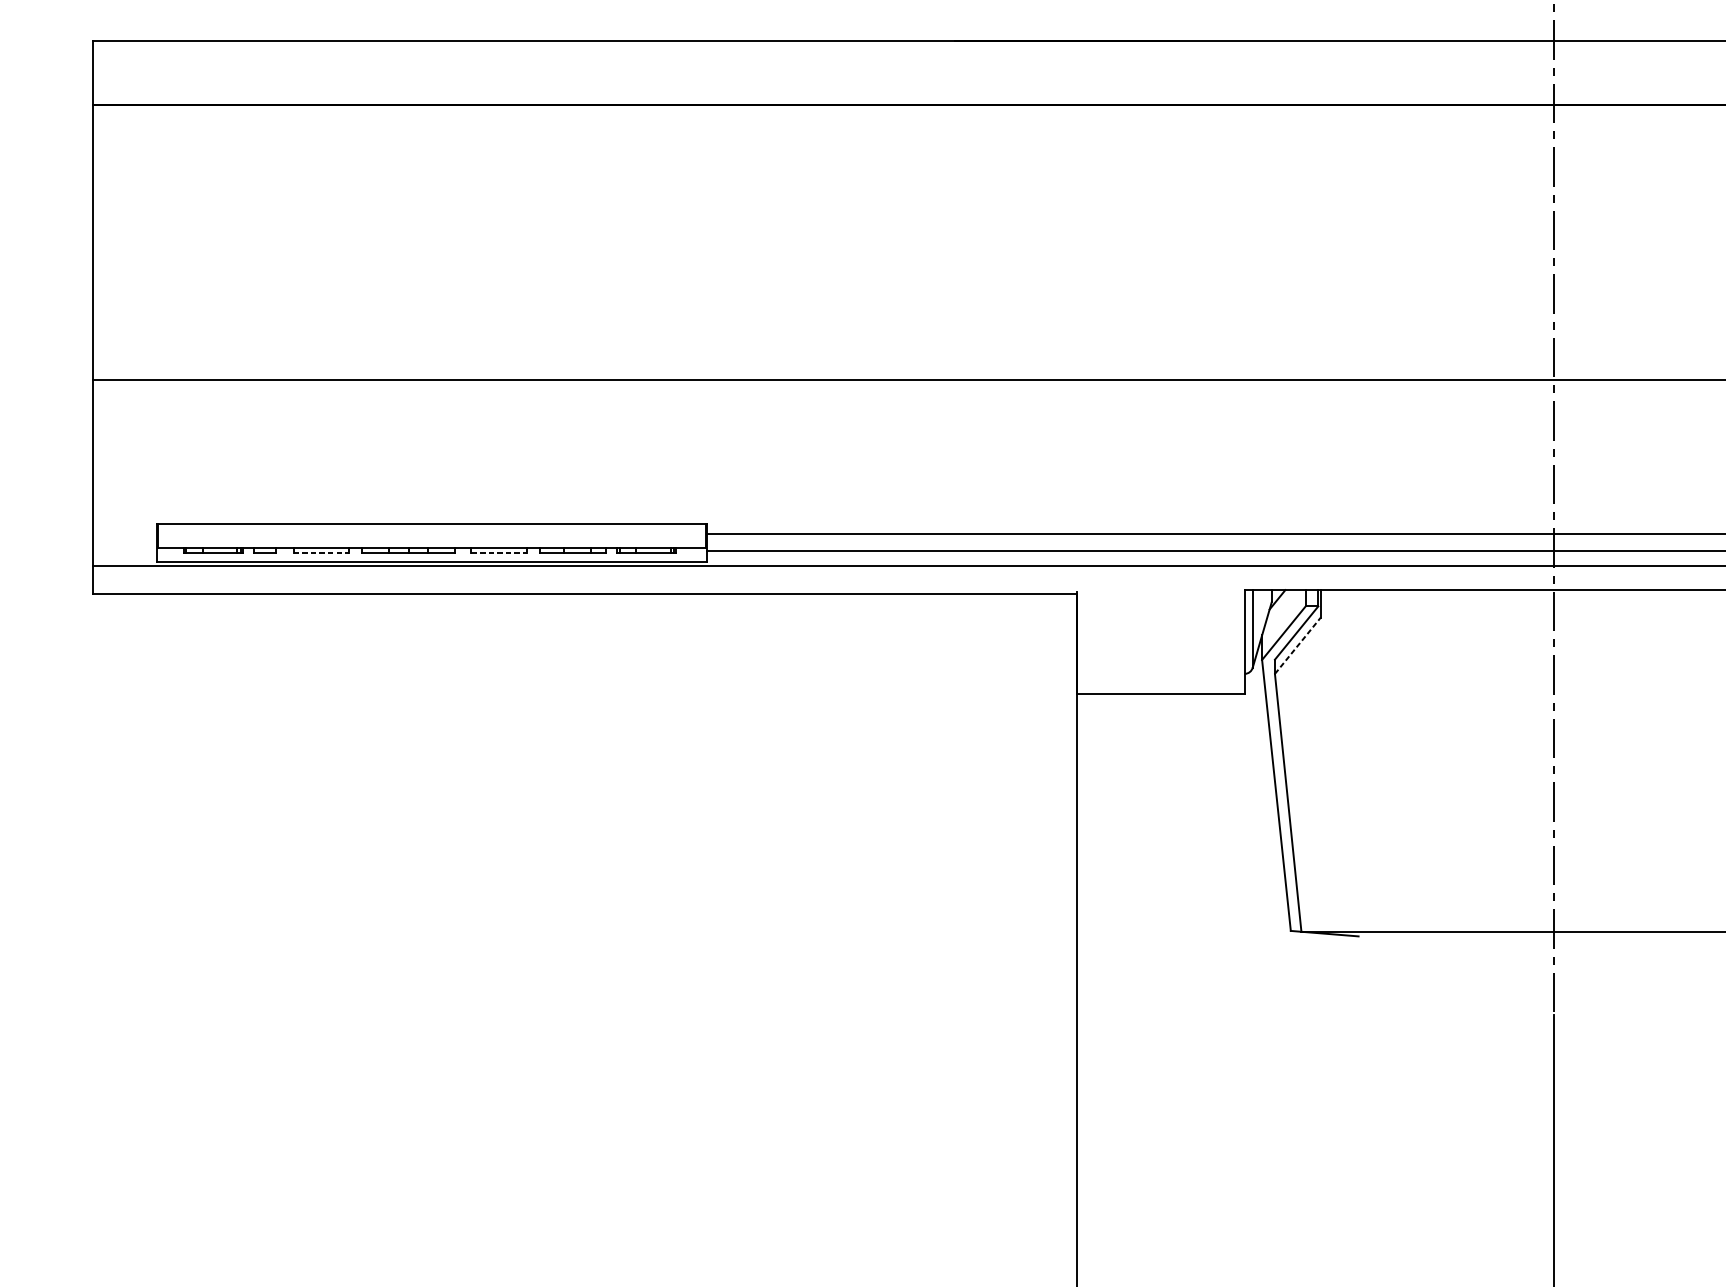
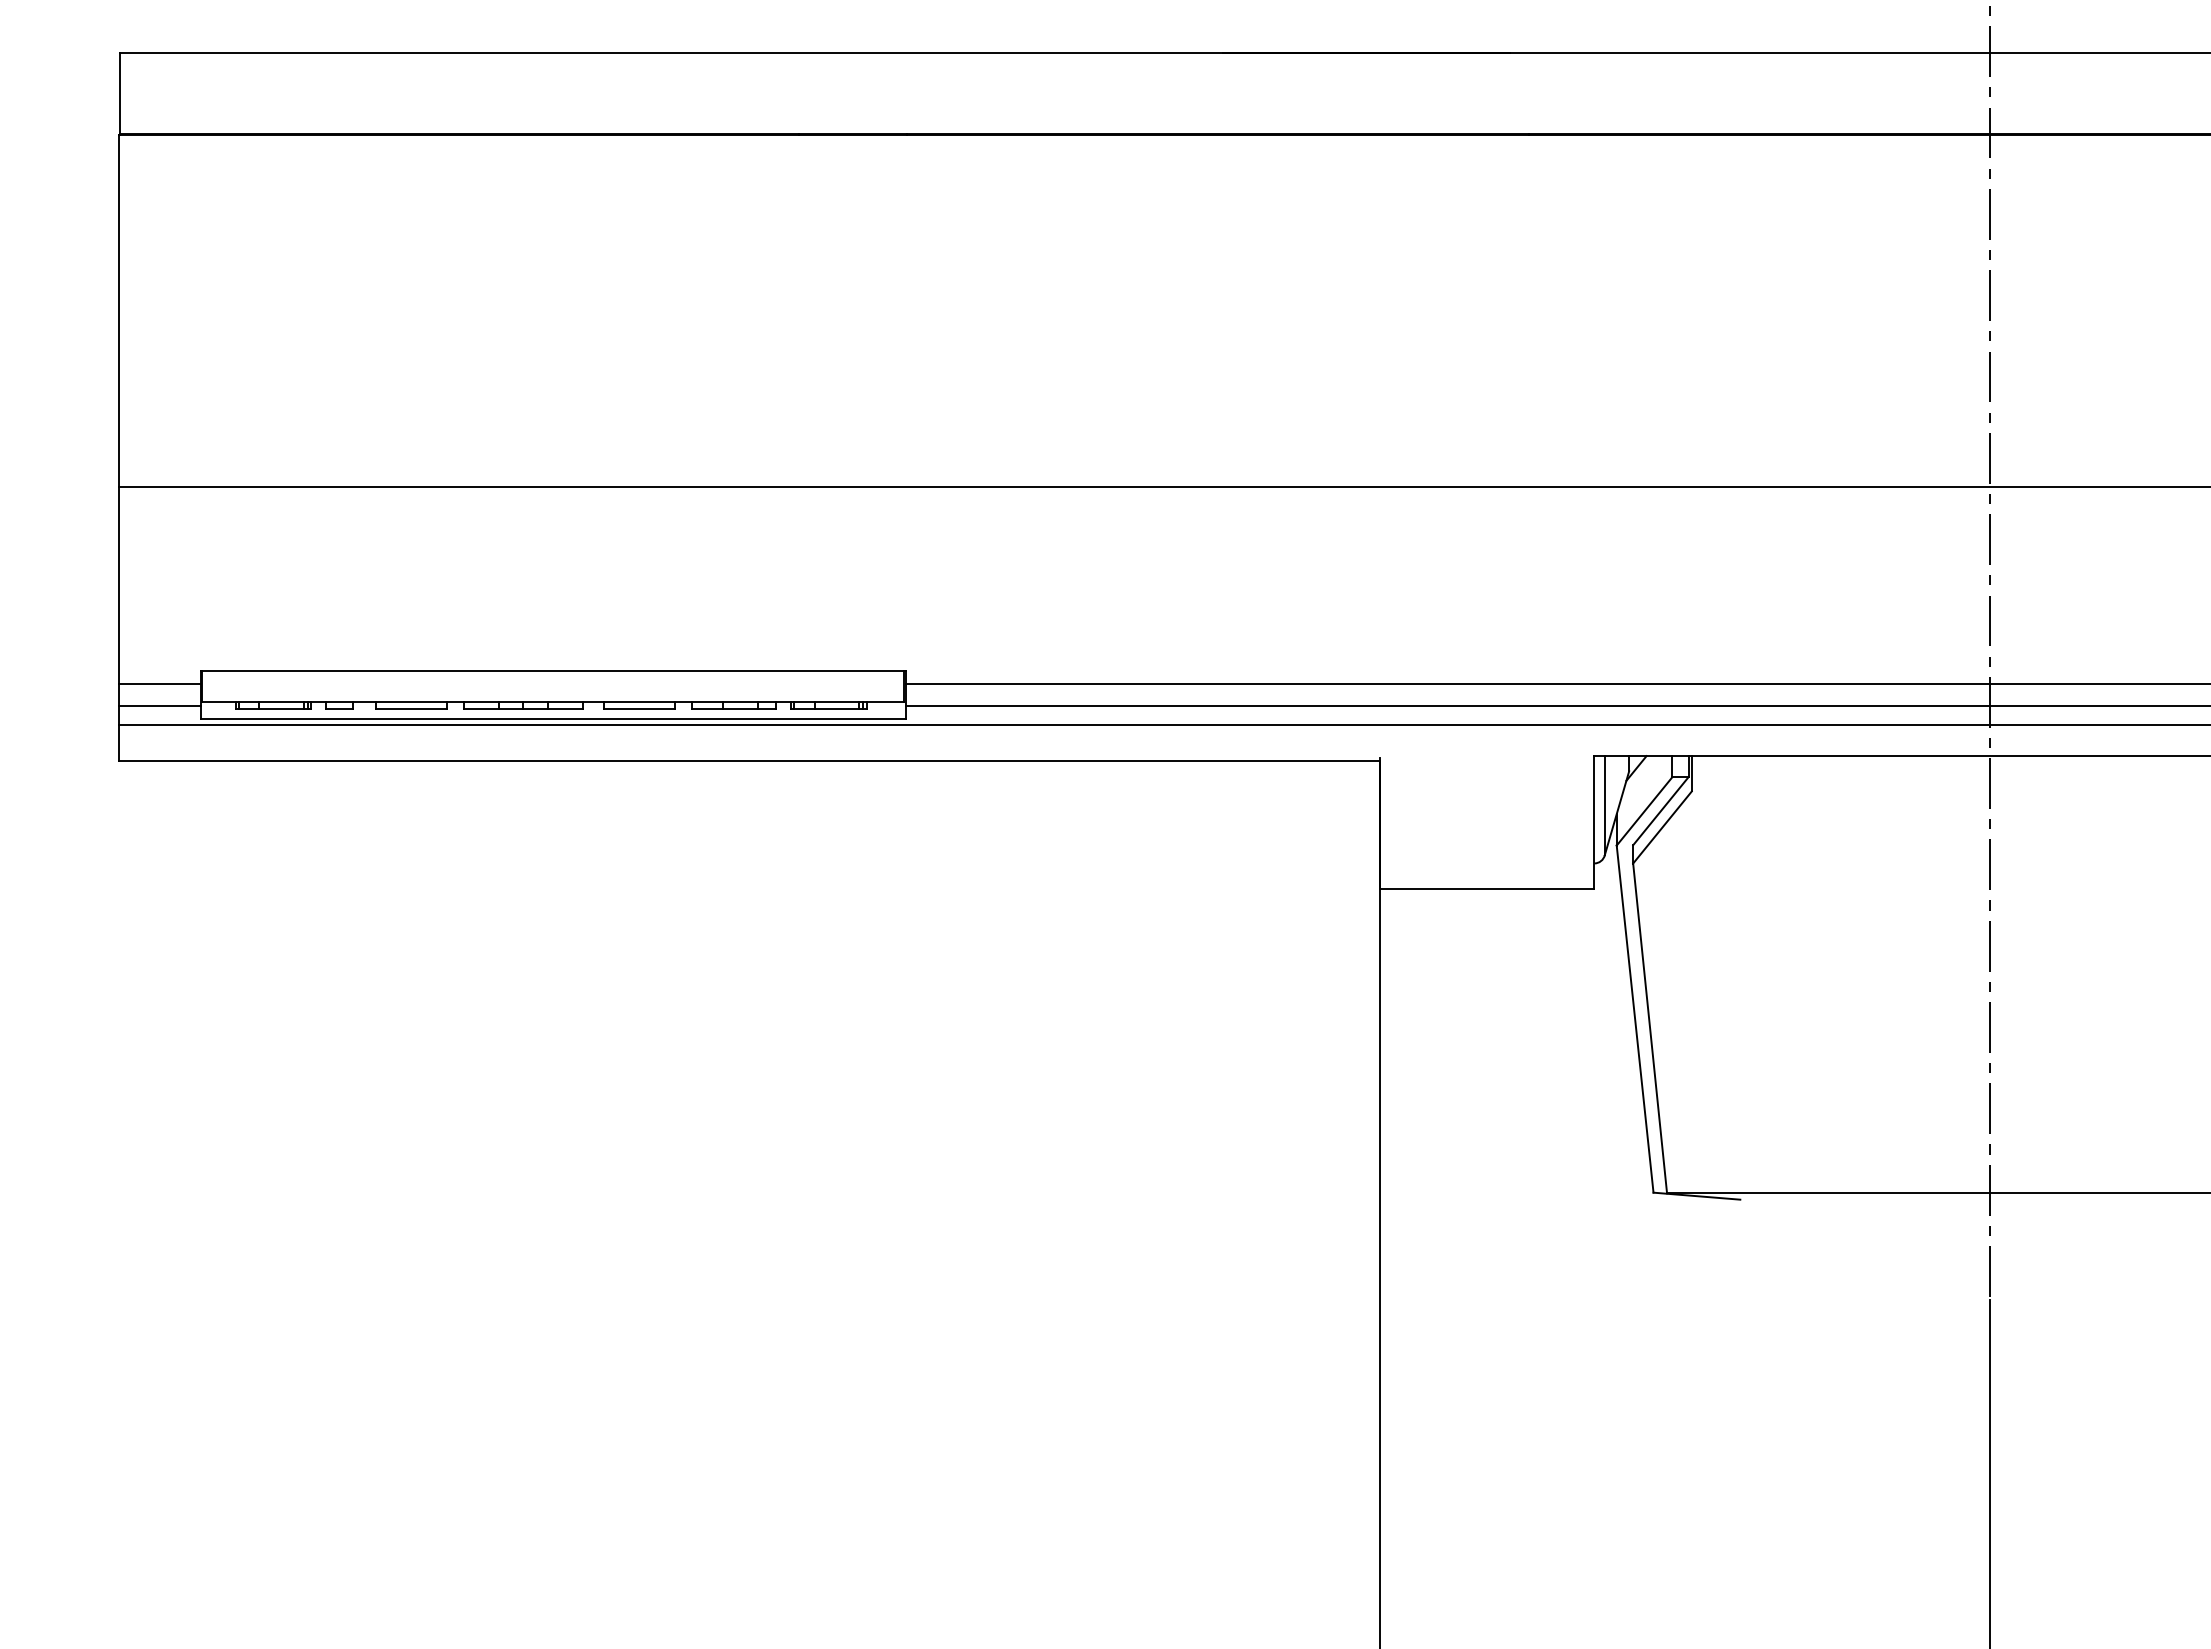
line: (124, 534) -> (159, 684), added
line: (124, 550) -> (159, 705), added
line: (321, 552) -> (412, 708), dashed -> solid
line: (499, 552) -> (639, 708), dashed -> solid
line: (1297, 645) -> (1662, 827), dashed -> solid

